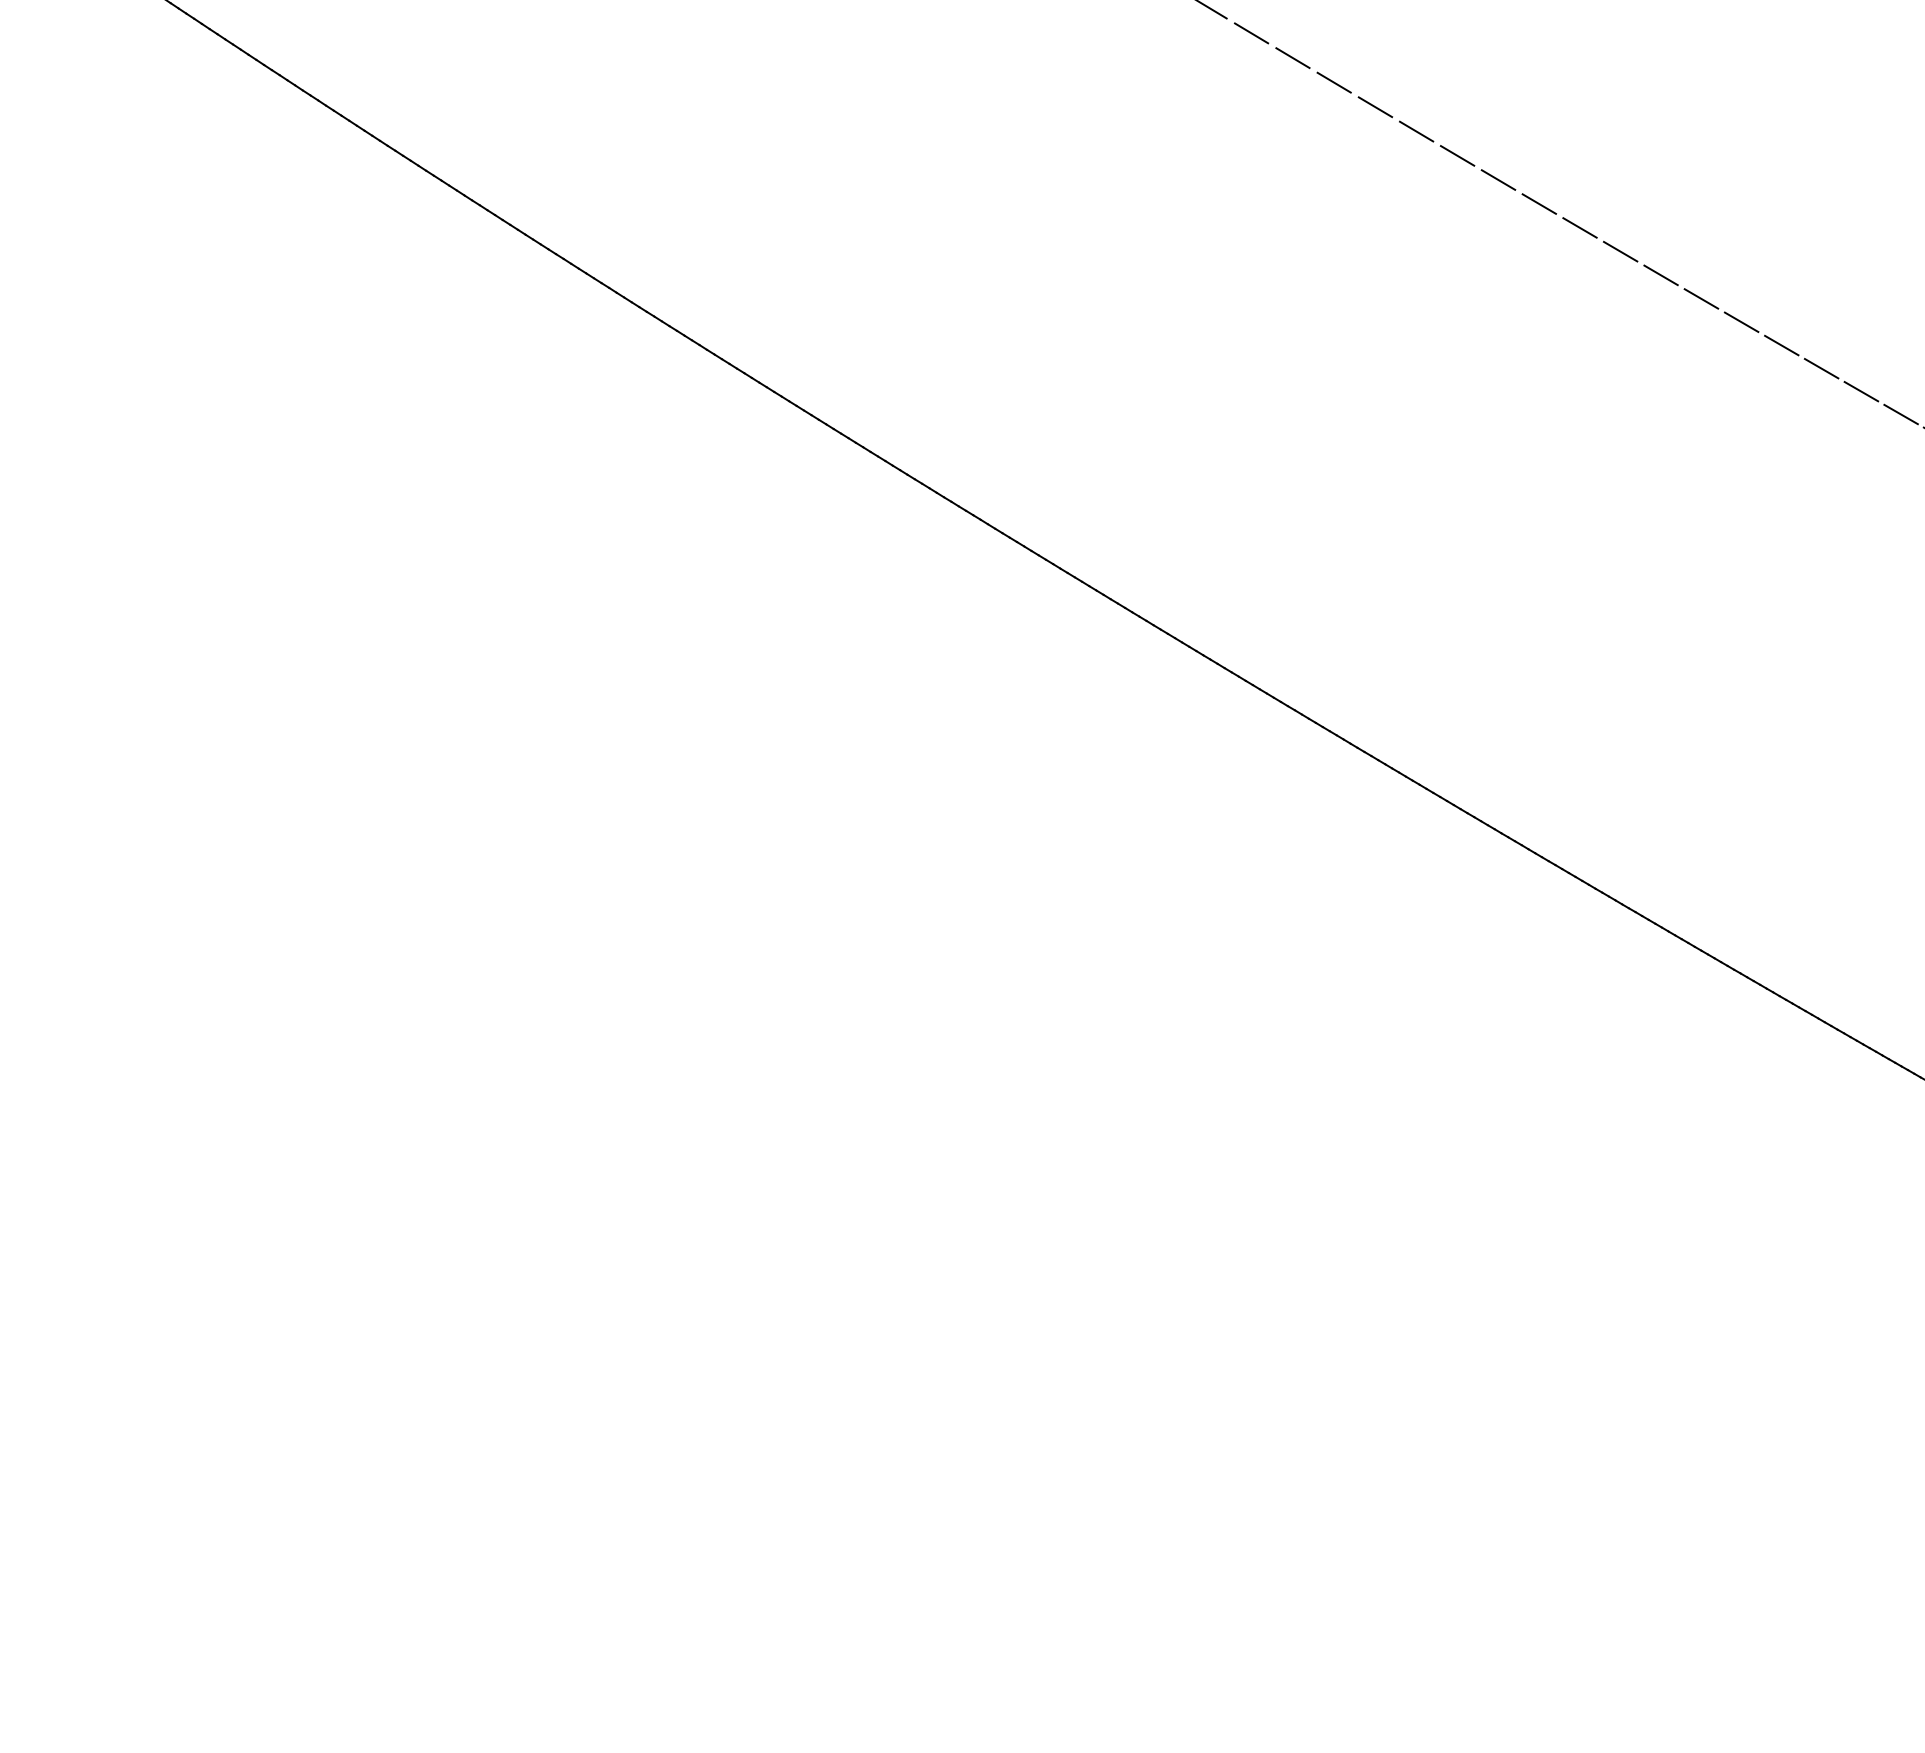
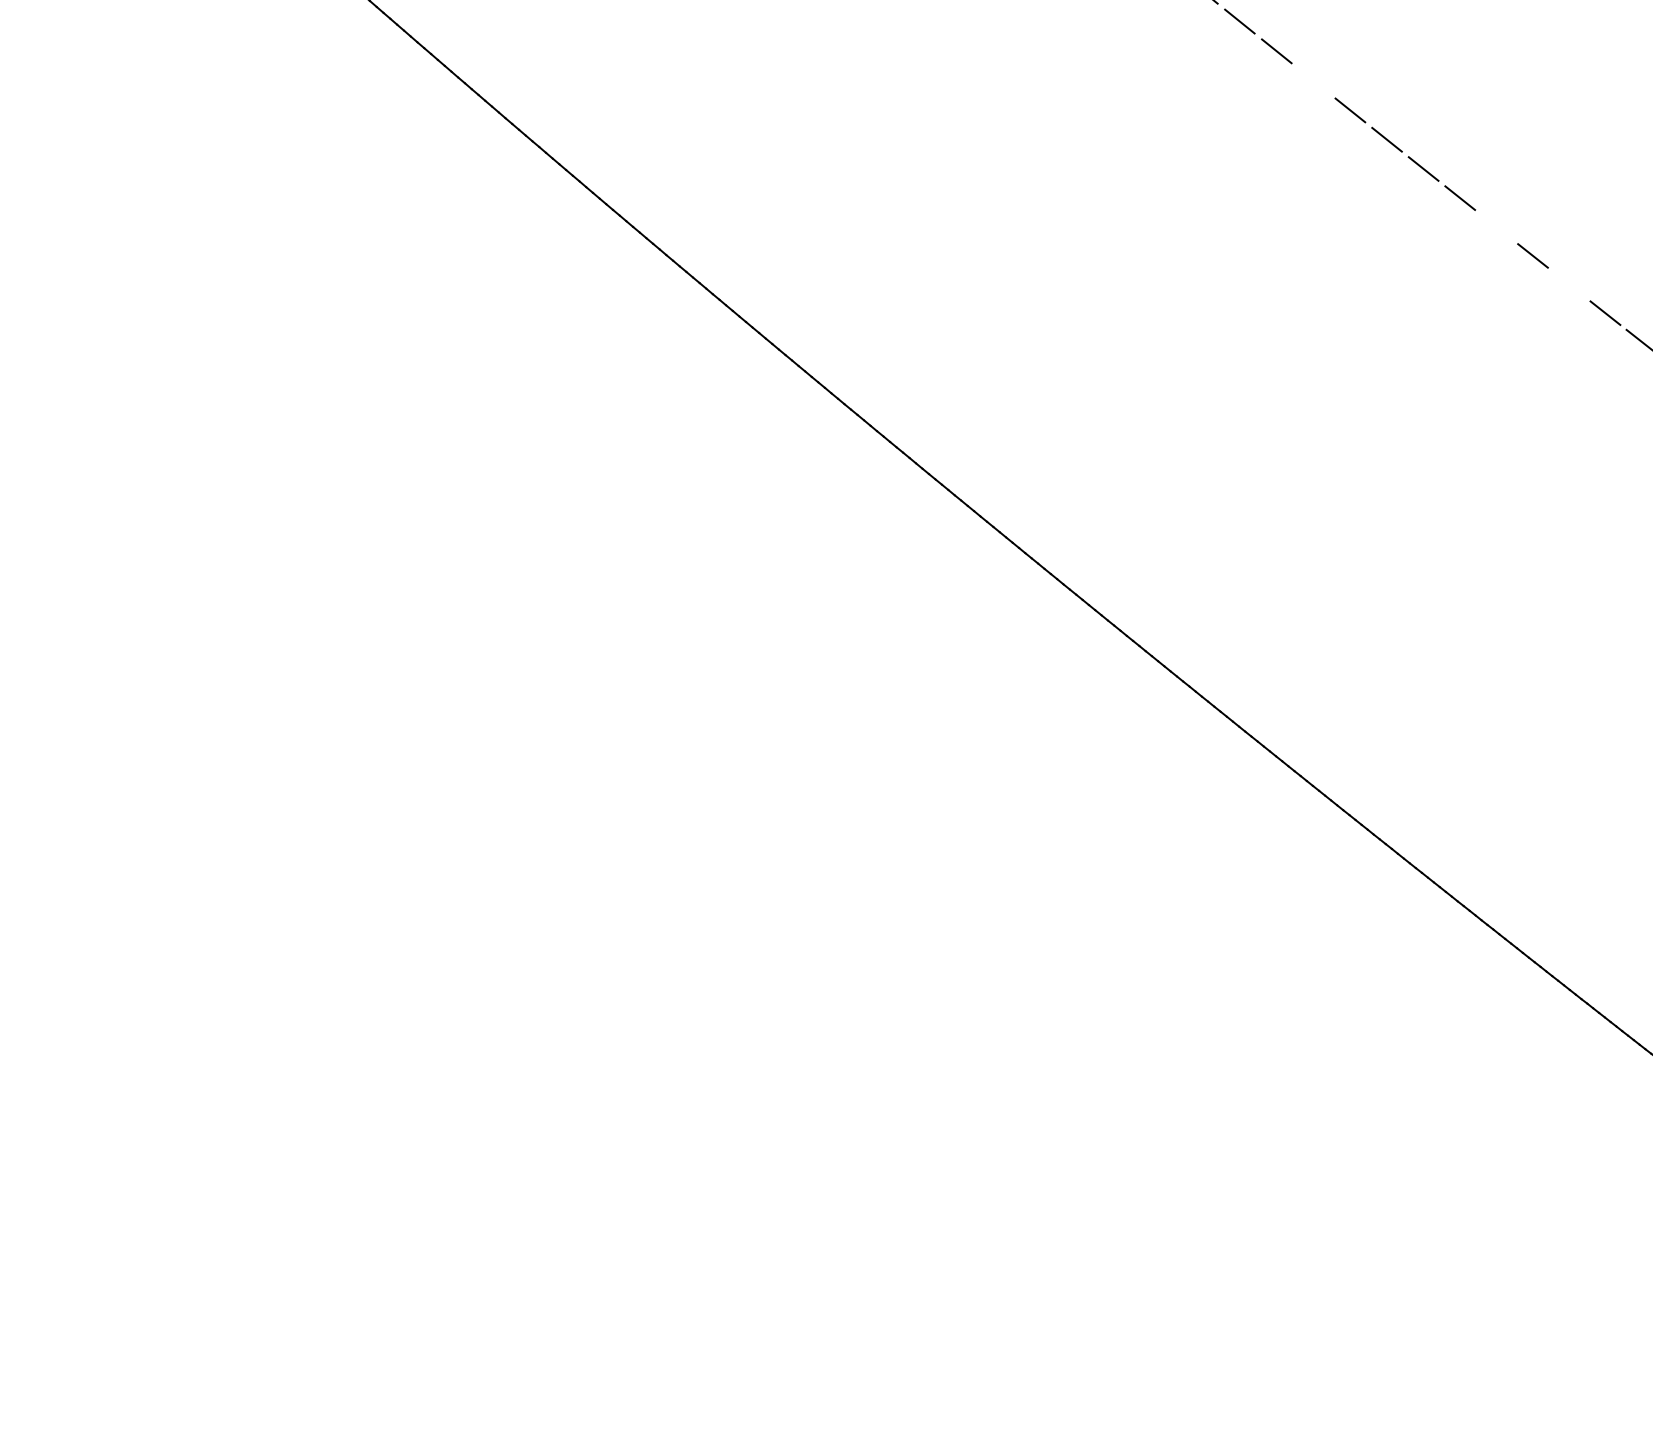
line: (1330, 80) -> (1310, 78), removed
line: (1535, 202) -> (1493, 225), removed
line: (1617, 249) -> (1566, 282), removed

